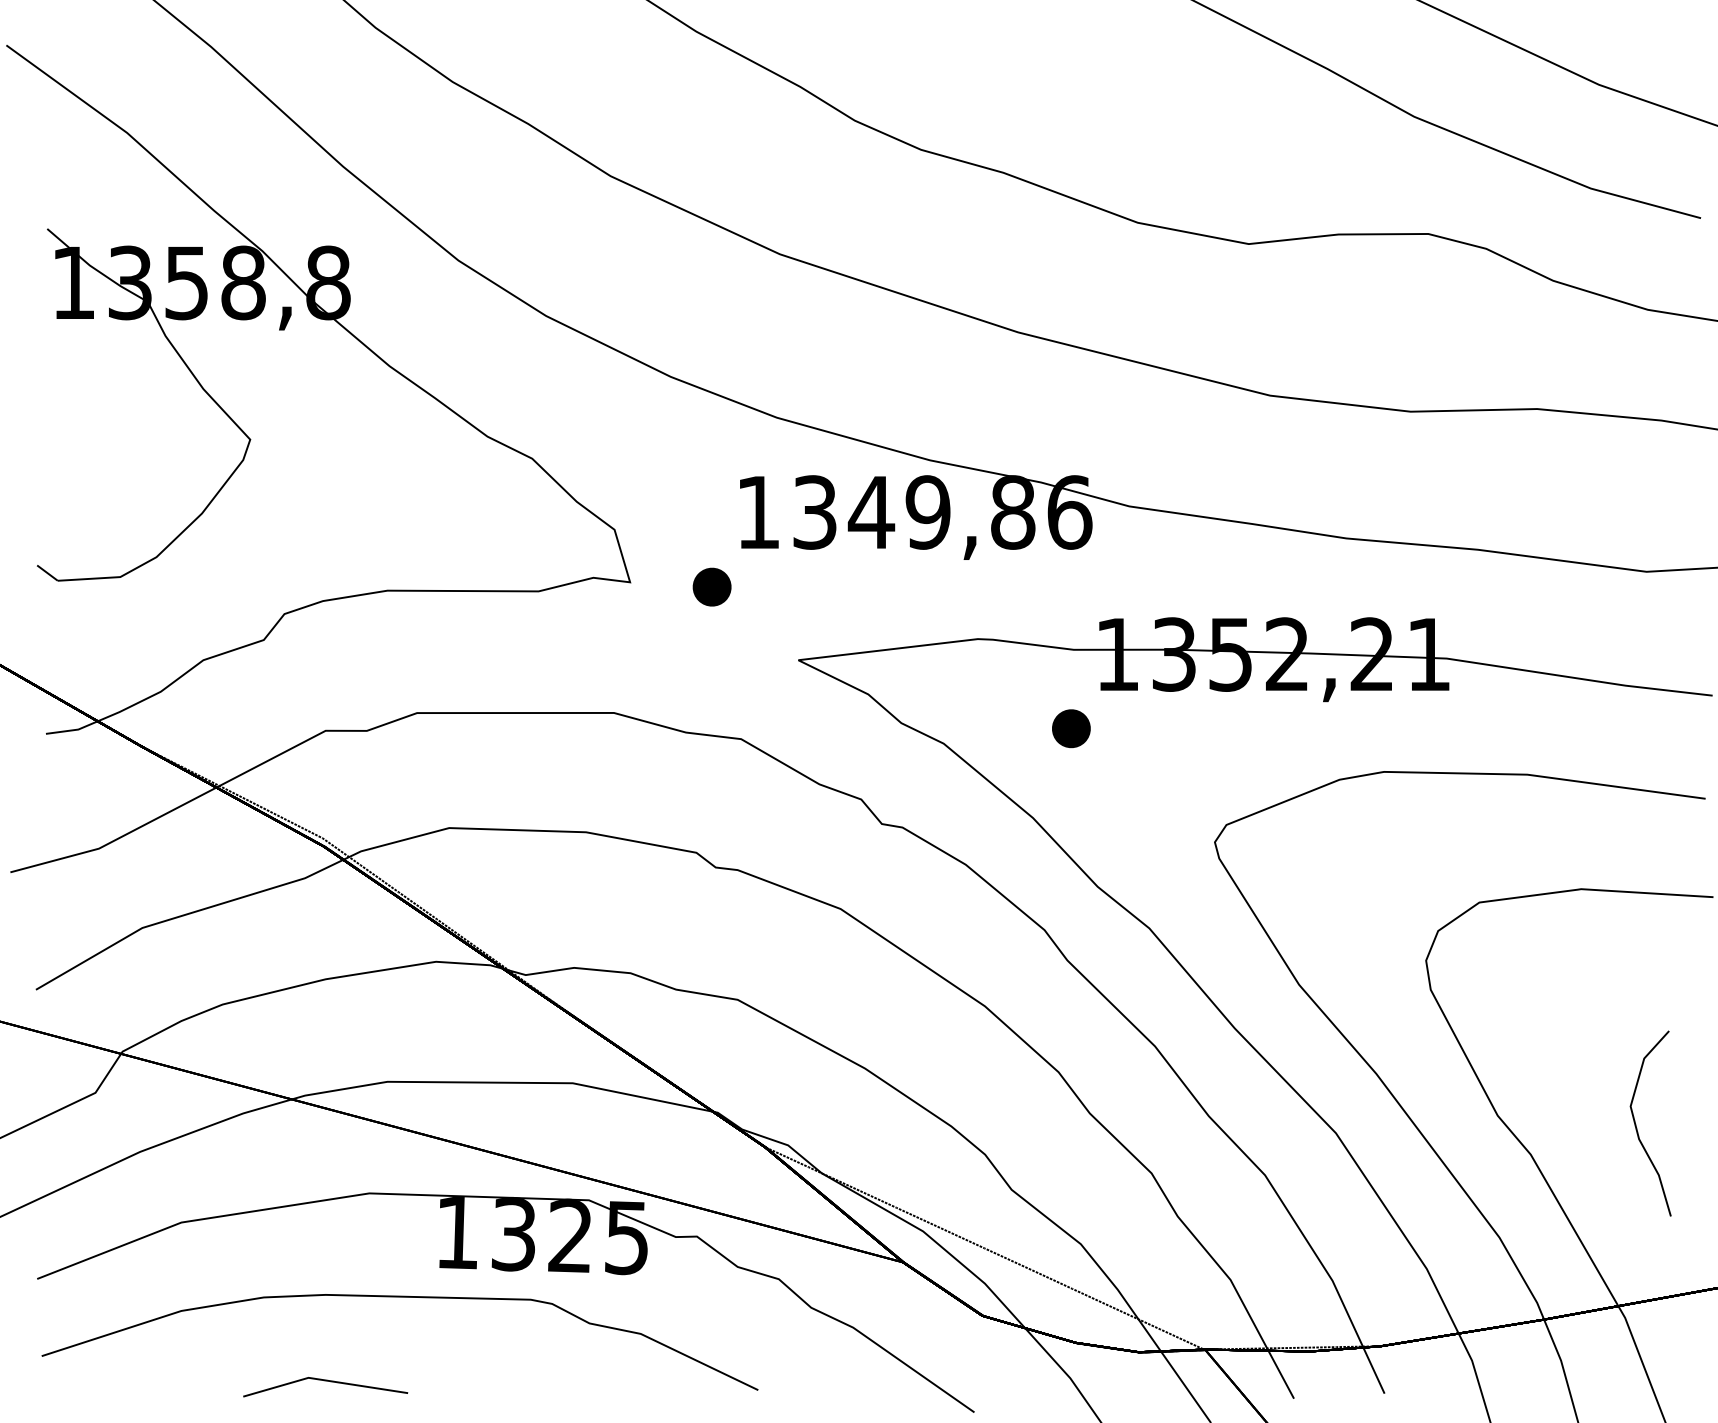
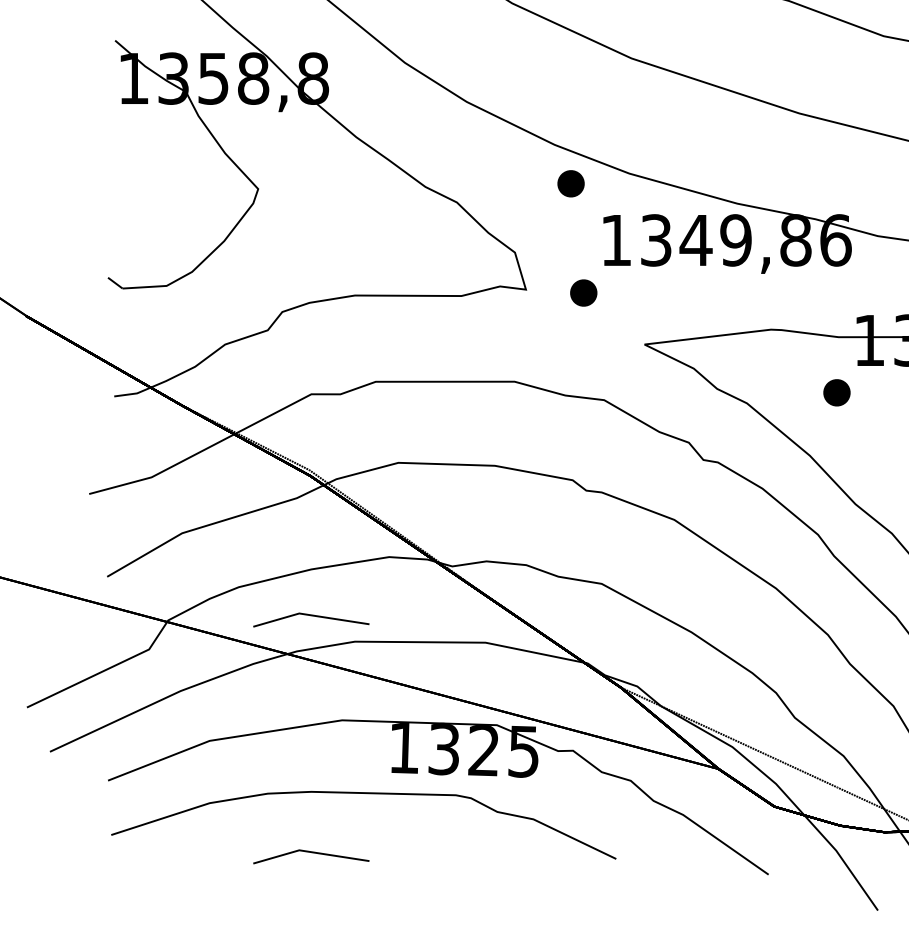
part: (693, 431) -> (570, 183), added
line: (325, 1045) -> (311, 616), added

